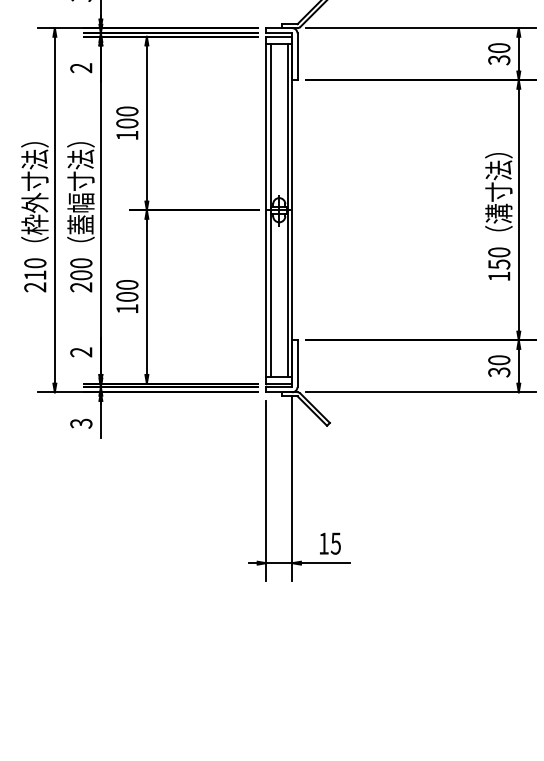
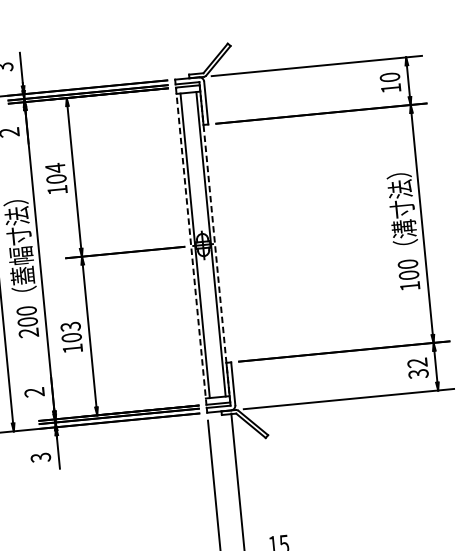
text: (499, 60) -> (391, 88), 30 -> 10
text: (127, 111) -> (55, 168), 100 -> 104
line: (266, 210) -> (191, 246), solid -> dashed
line: (292, 210) -> (215, 244), solid -> dashed
text: (499, 264) -> (409, 275), 150 -> 100
text: (127, 285) -> (70, 327), 100 -> 103
text: (499, 360) -> (417, 363), 30 -> 32

